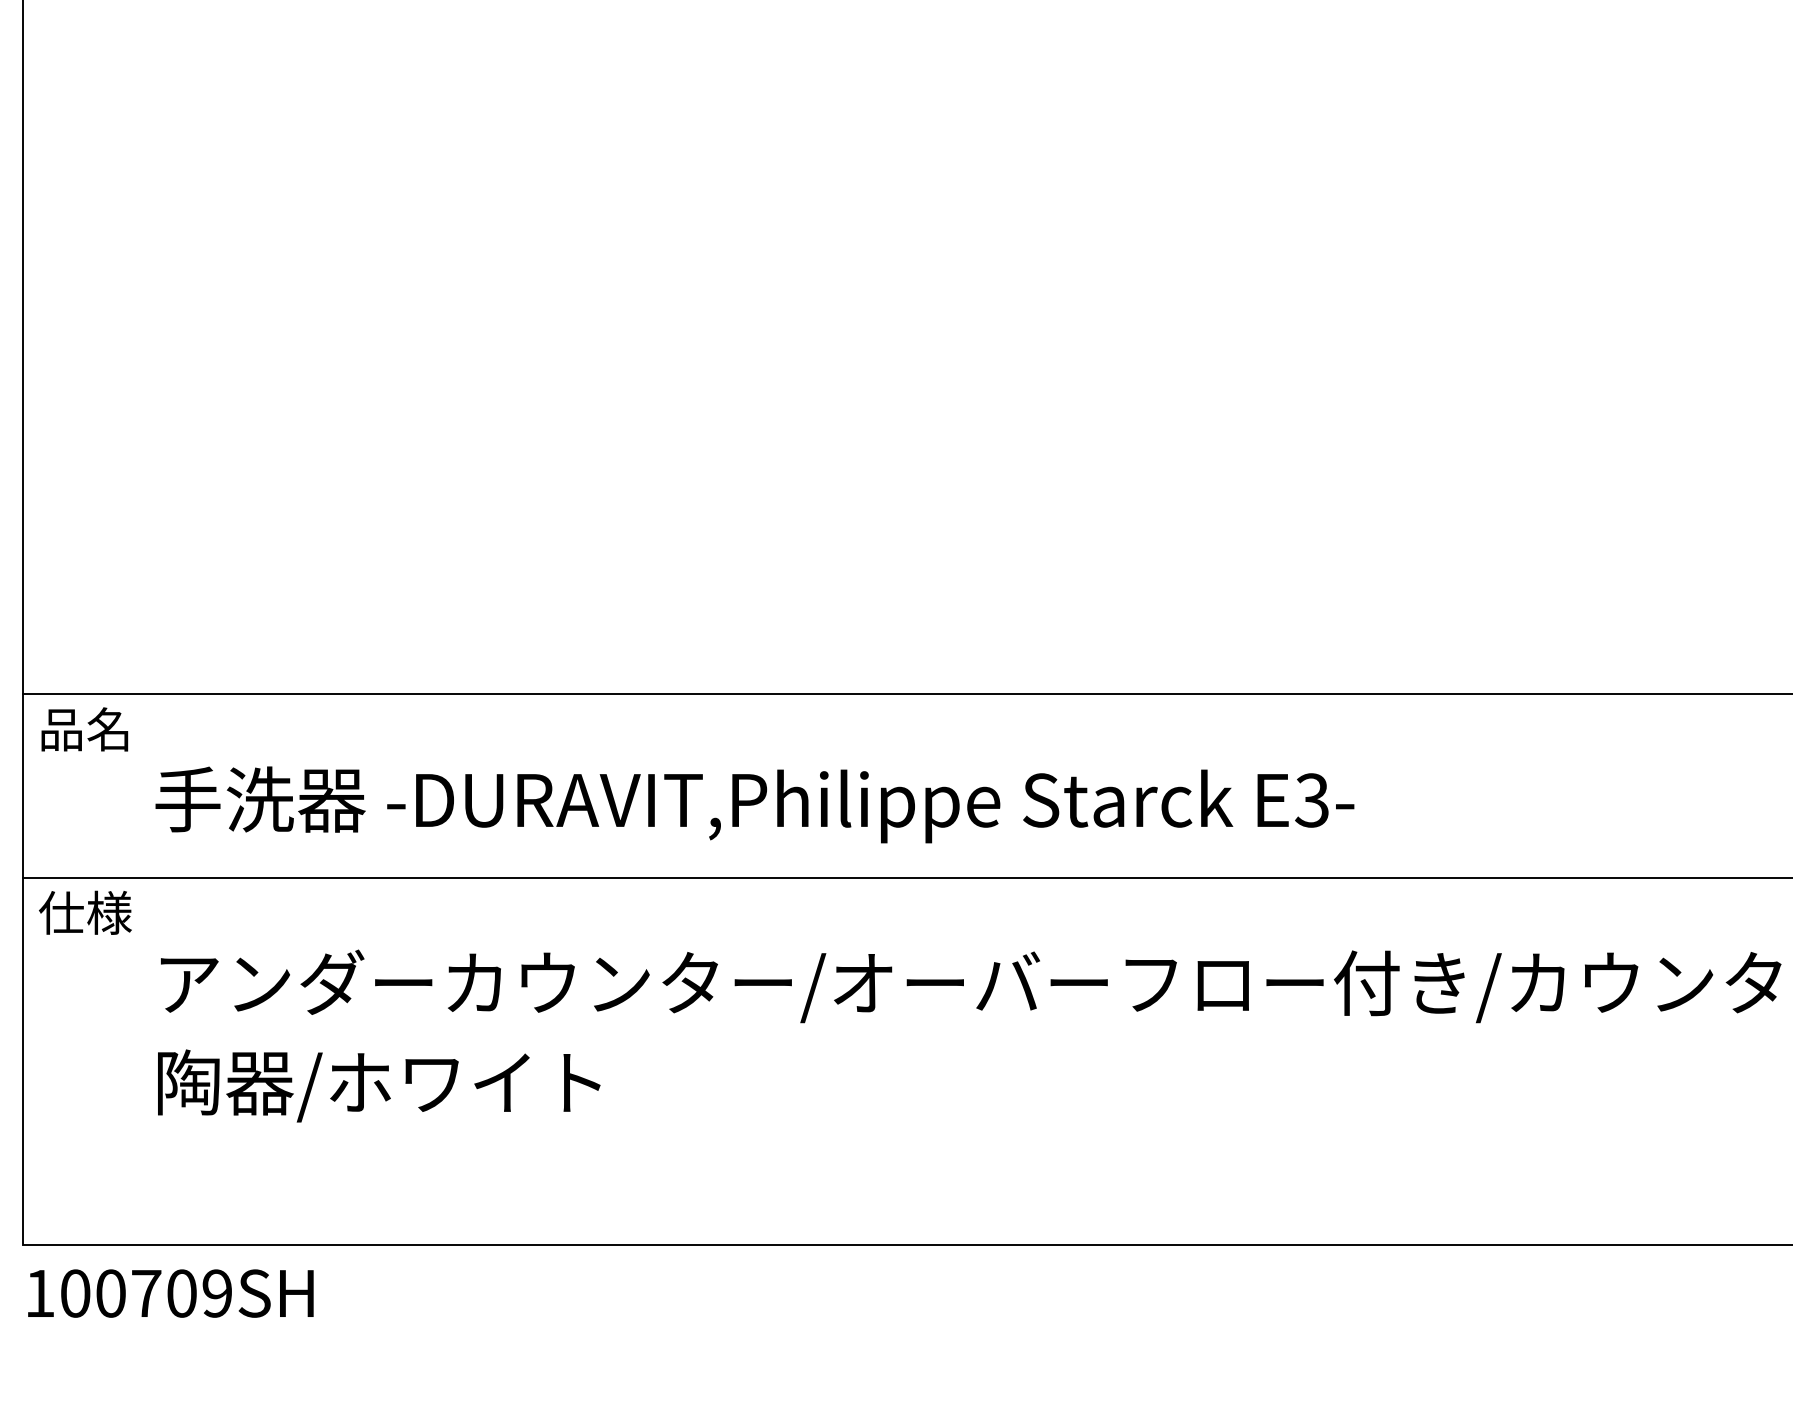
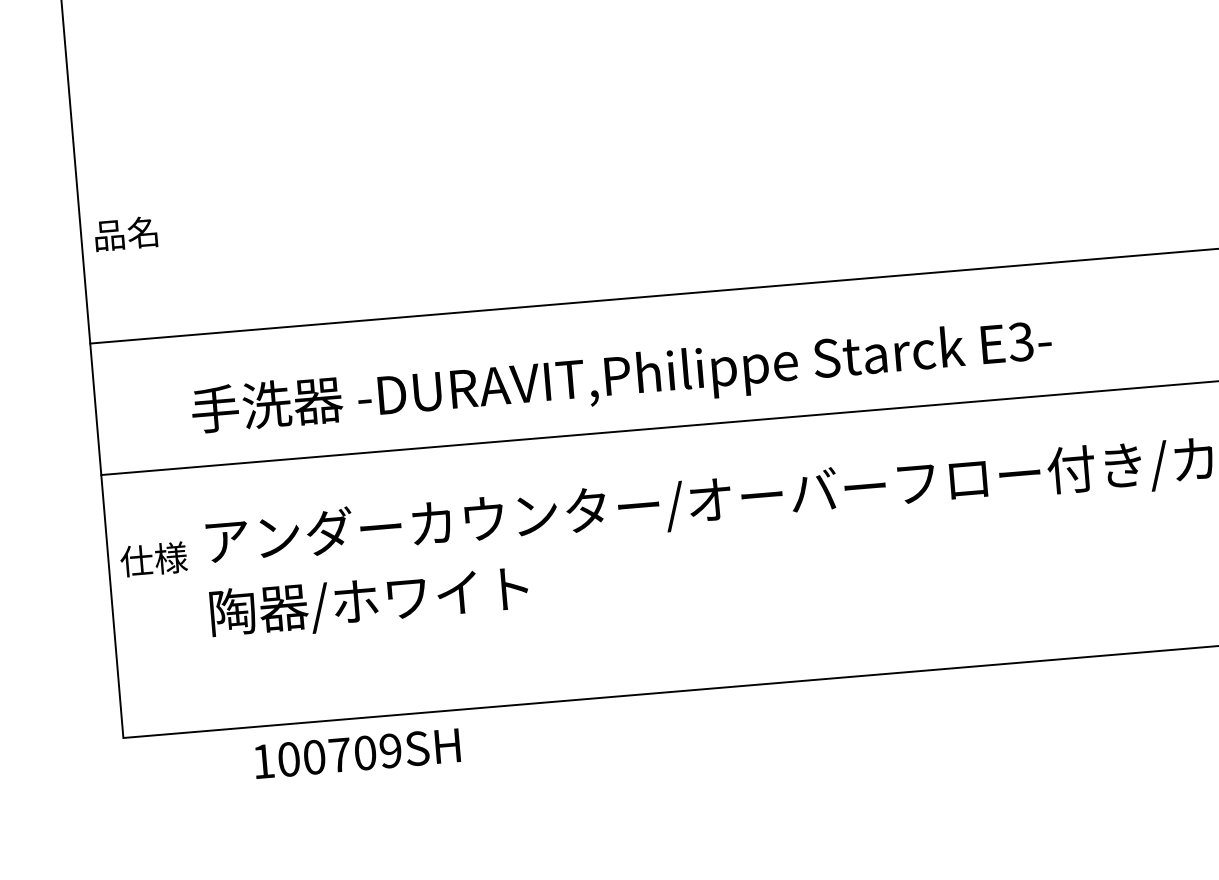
text: (84, 729) -> (125, 233), moved
text: (85, 912) -> (153, 559), moved
text: (170, 1293) -> (357, 753), moved

